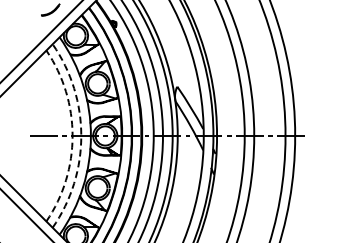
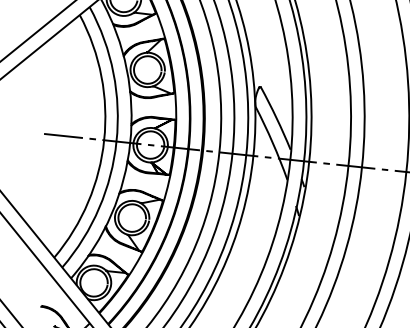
arc: (72, 136) -> (103, 140), dashed -> solid
arc: (81, 136) -> (116, 142), dashed -> solid

